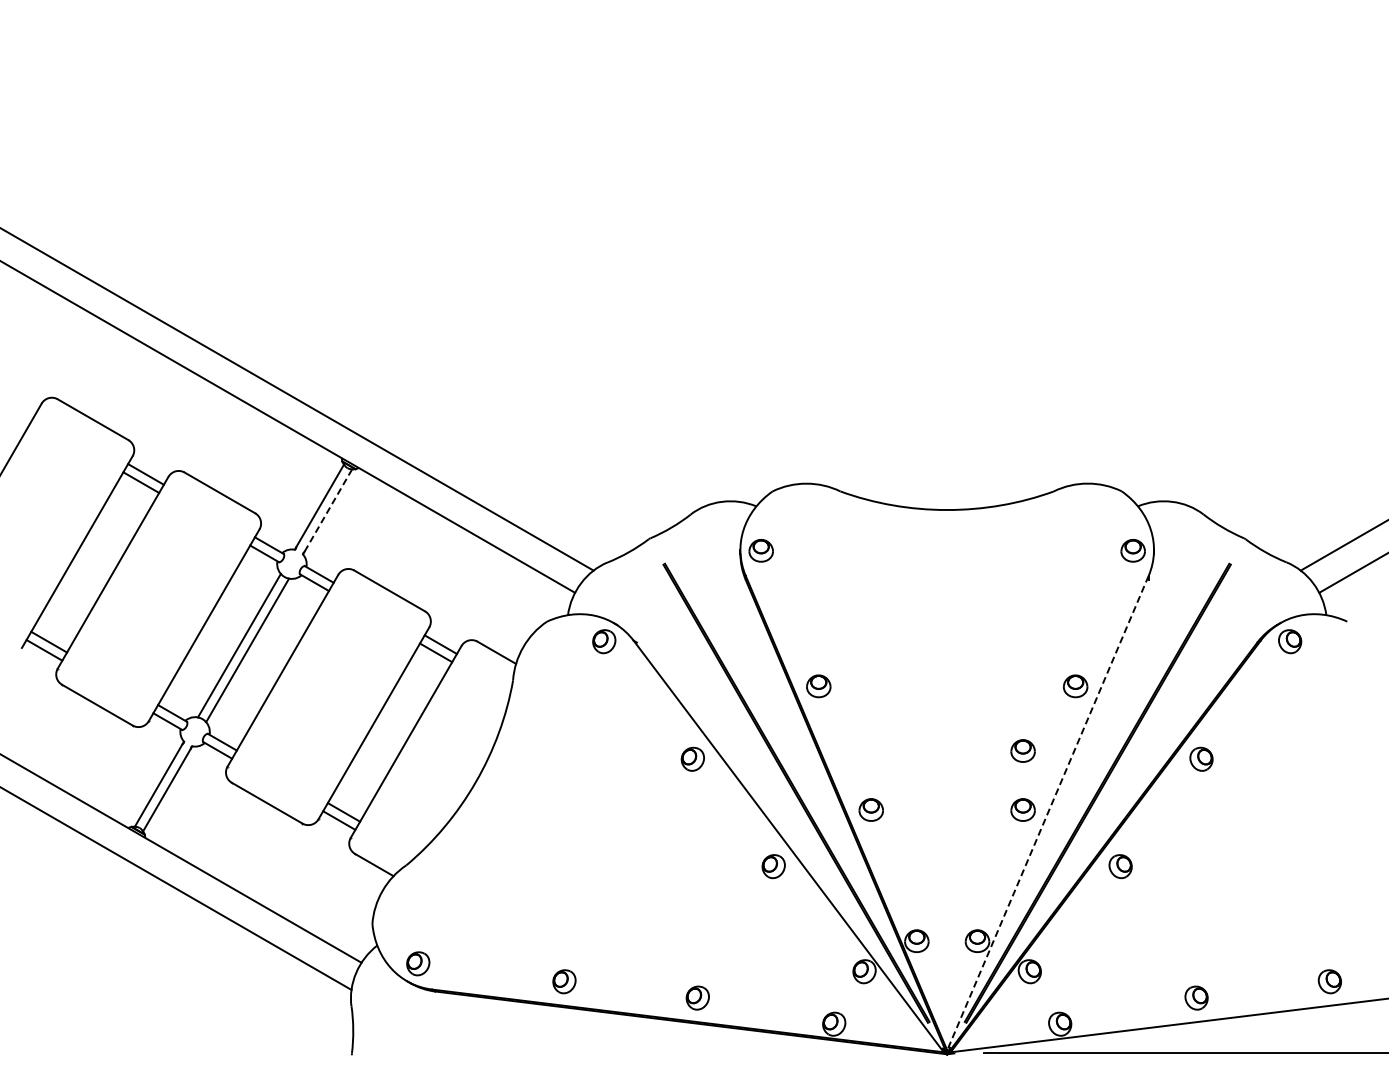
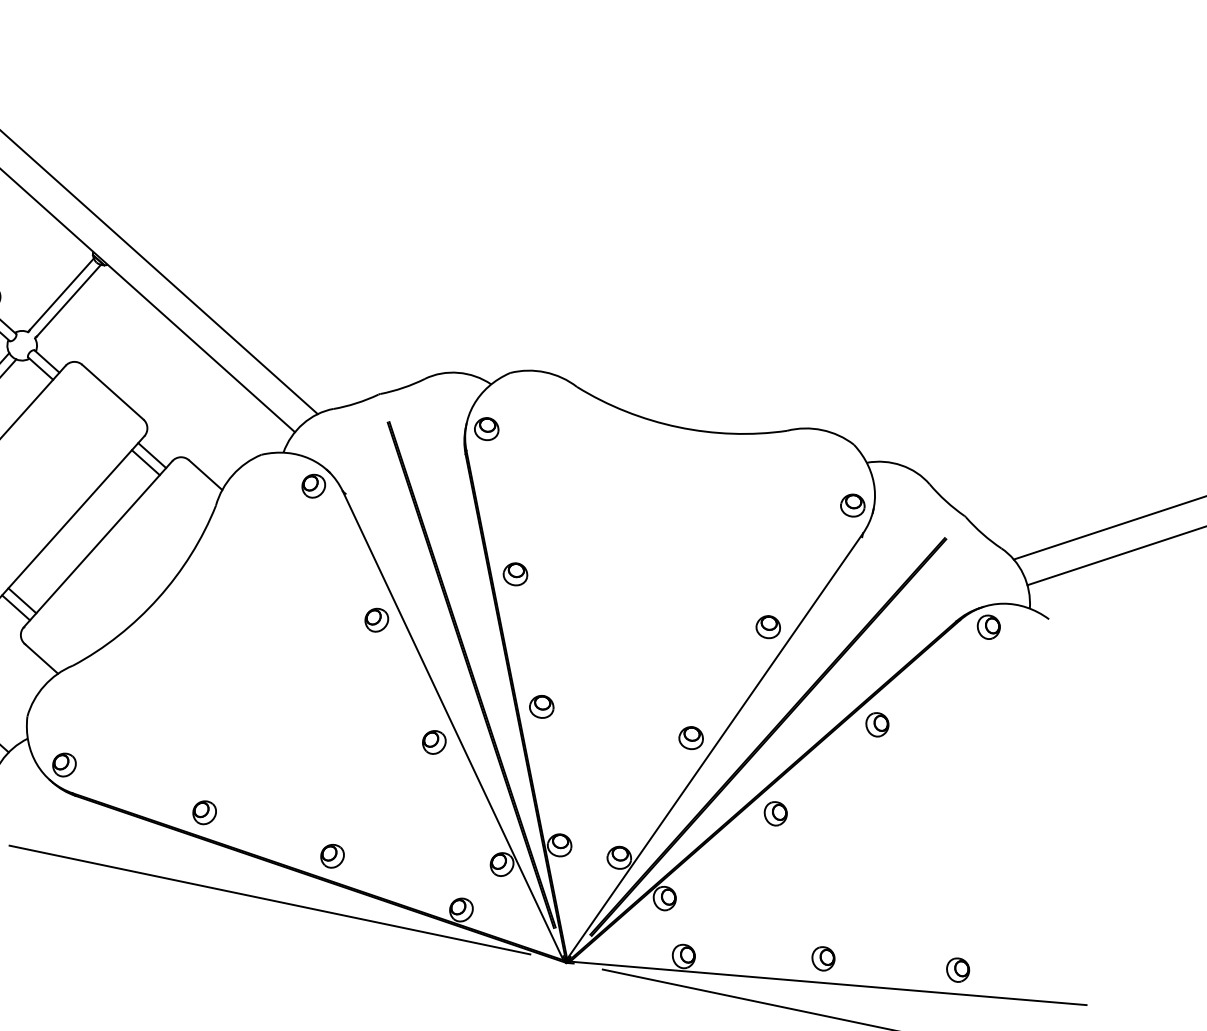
line: (328, 510) -> (69, 300), dashed -> solid
part: (1022, 750) -> (702, 679), removed
line: (1047, 813) -> (714, 746), dashed -> solid
line: (645, 1053) -> (269, 900), added

